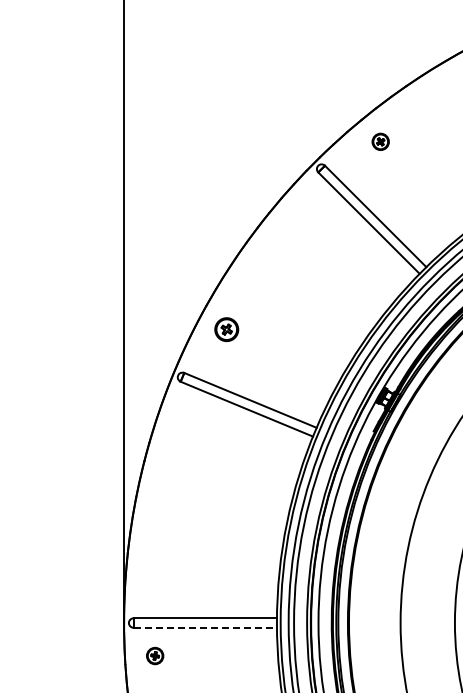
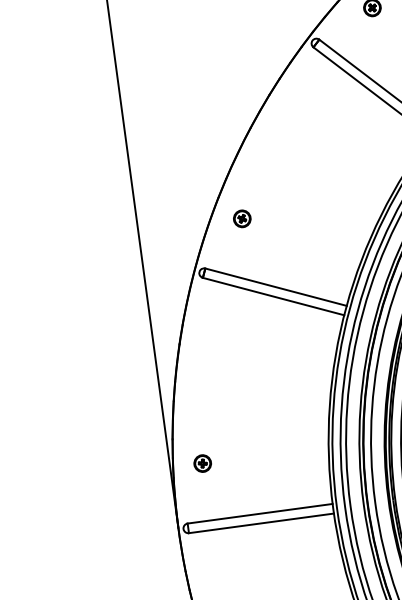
part: (226, 329) -> (242, 218), size x0.71
line: (205, 627) -> (261, 523), dashed -> solid
part: (155, 655) -> (203, 463), moved

